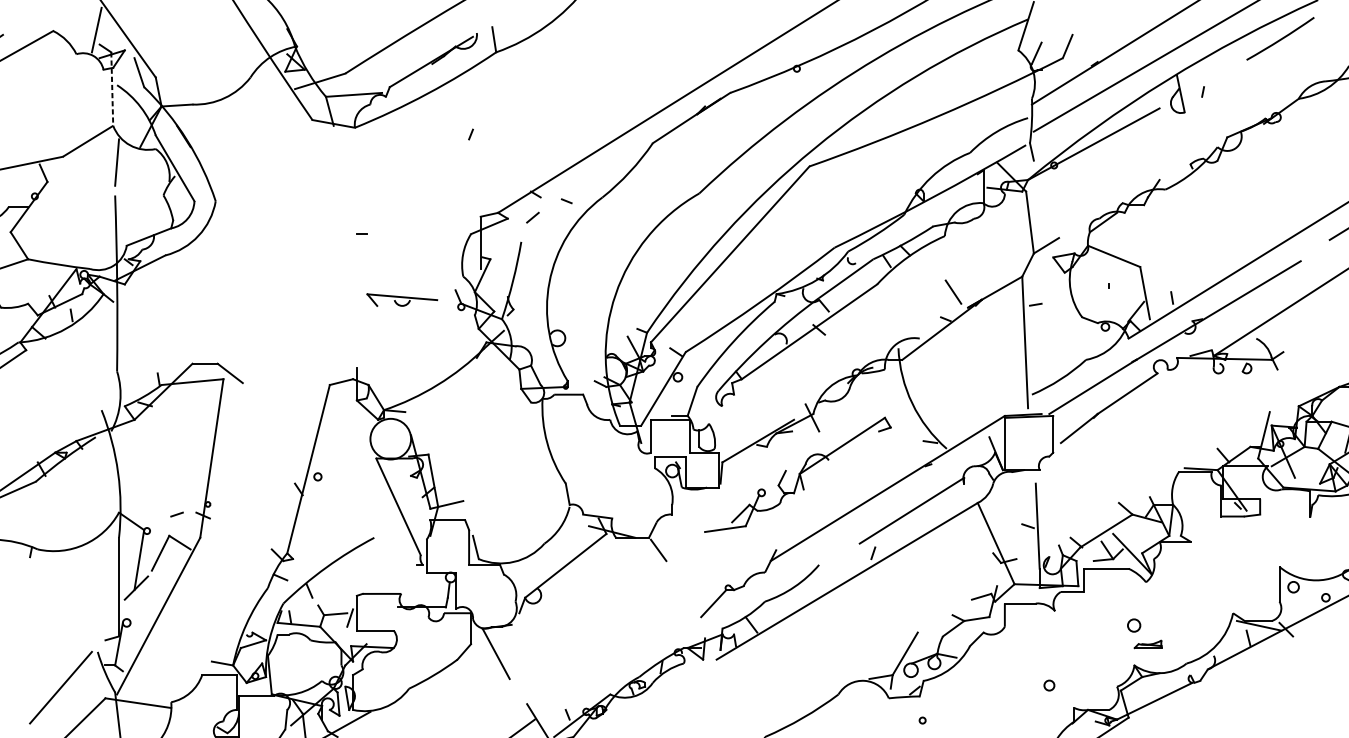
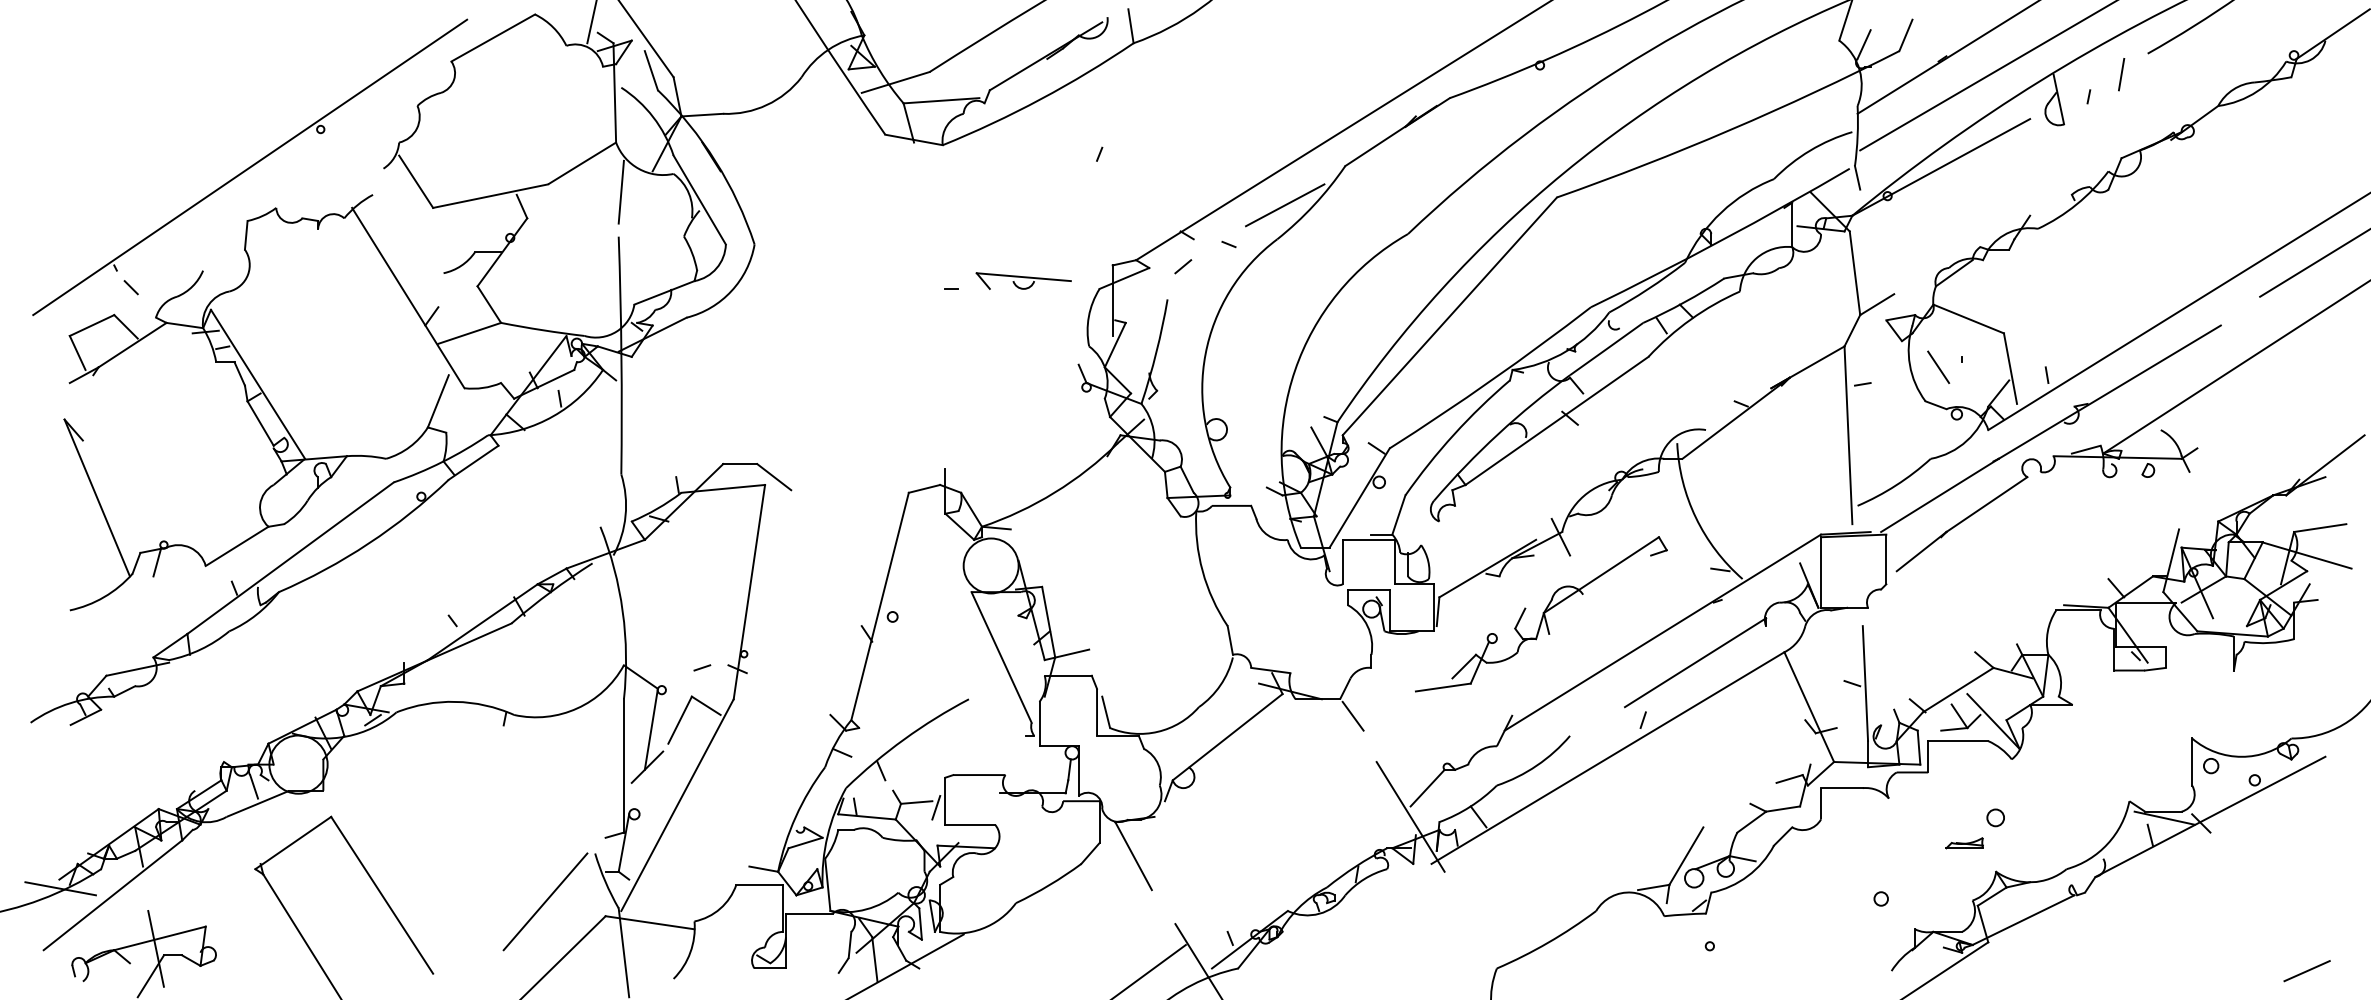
line: (1227, 75) -> (2121, 74), added
line: (112, 88) -> (614, 92), dashed -> solid
line: (607, 172) -> (1284, 205), added
line: (953, 291) -> (1938, 366), moved
part: (402, 299) -> (1023, 280), moved
line: (701, 624) -> (1410, 816), added
part: (1148, 644) -> (1964, 843), moved

